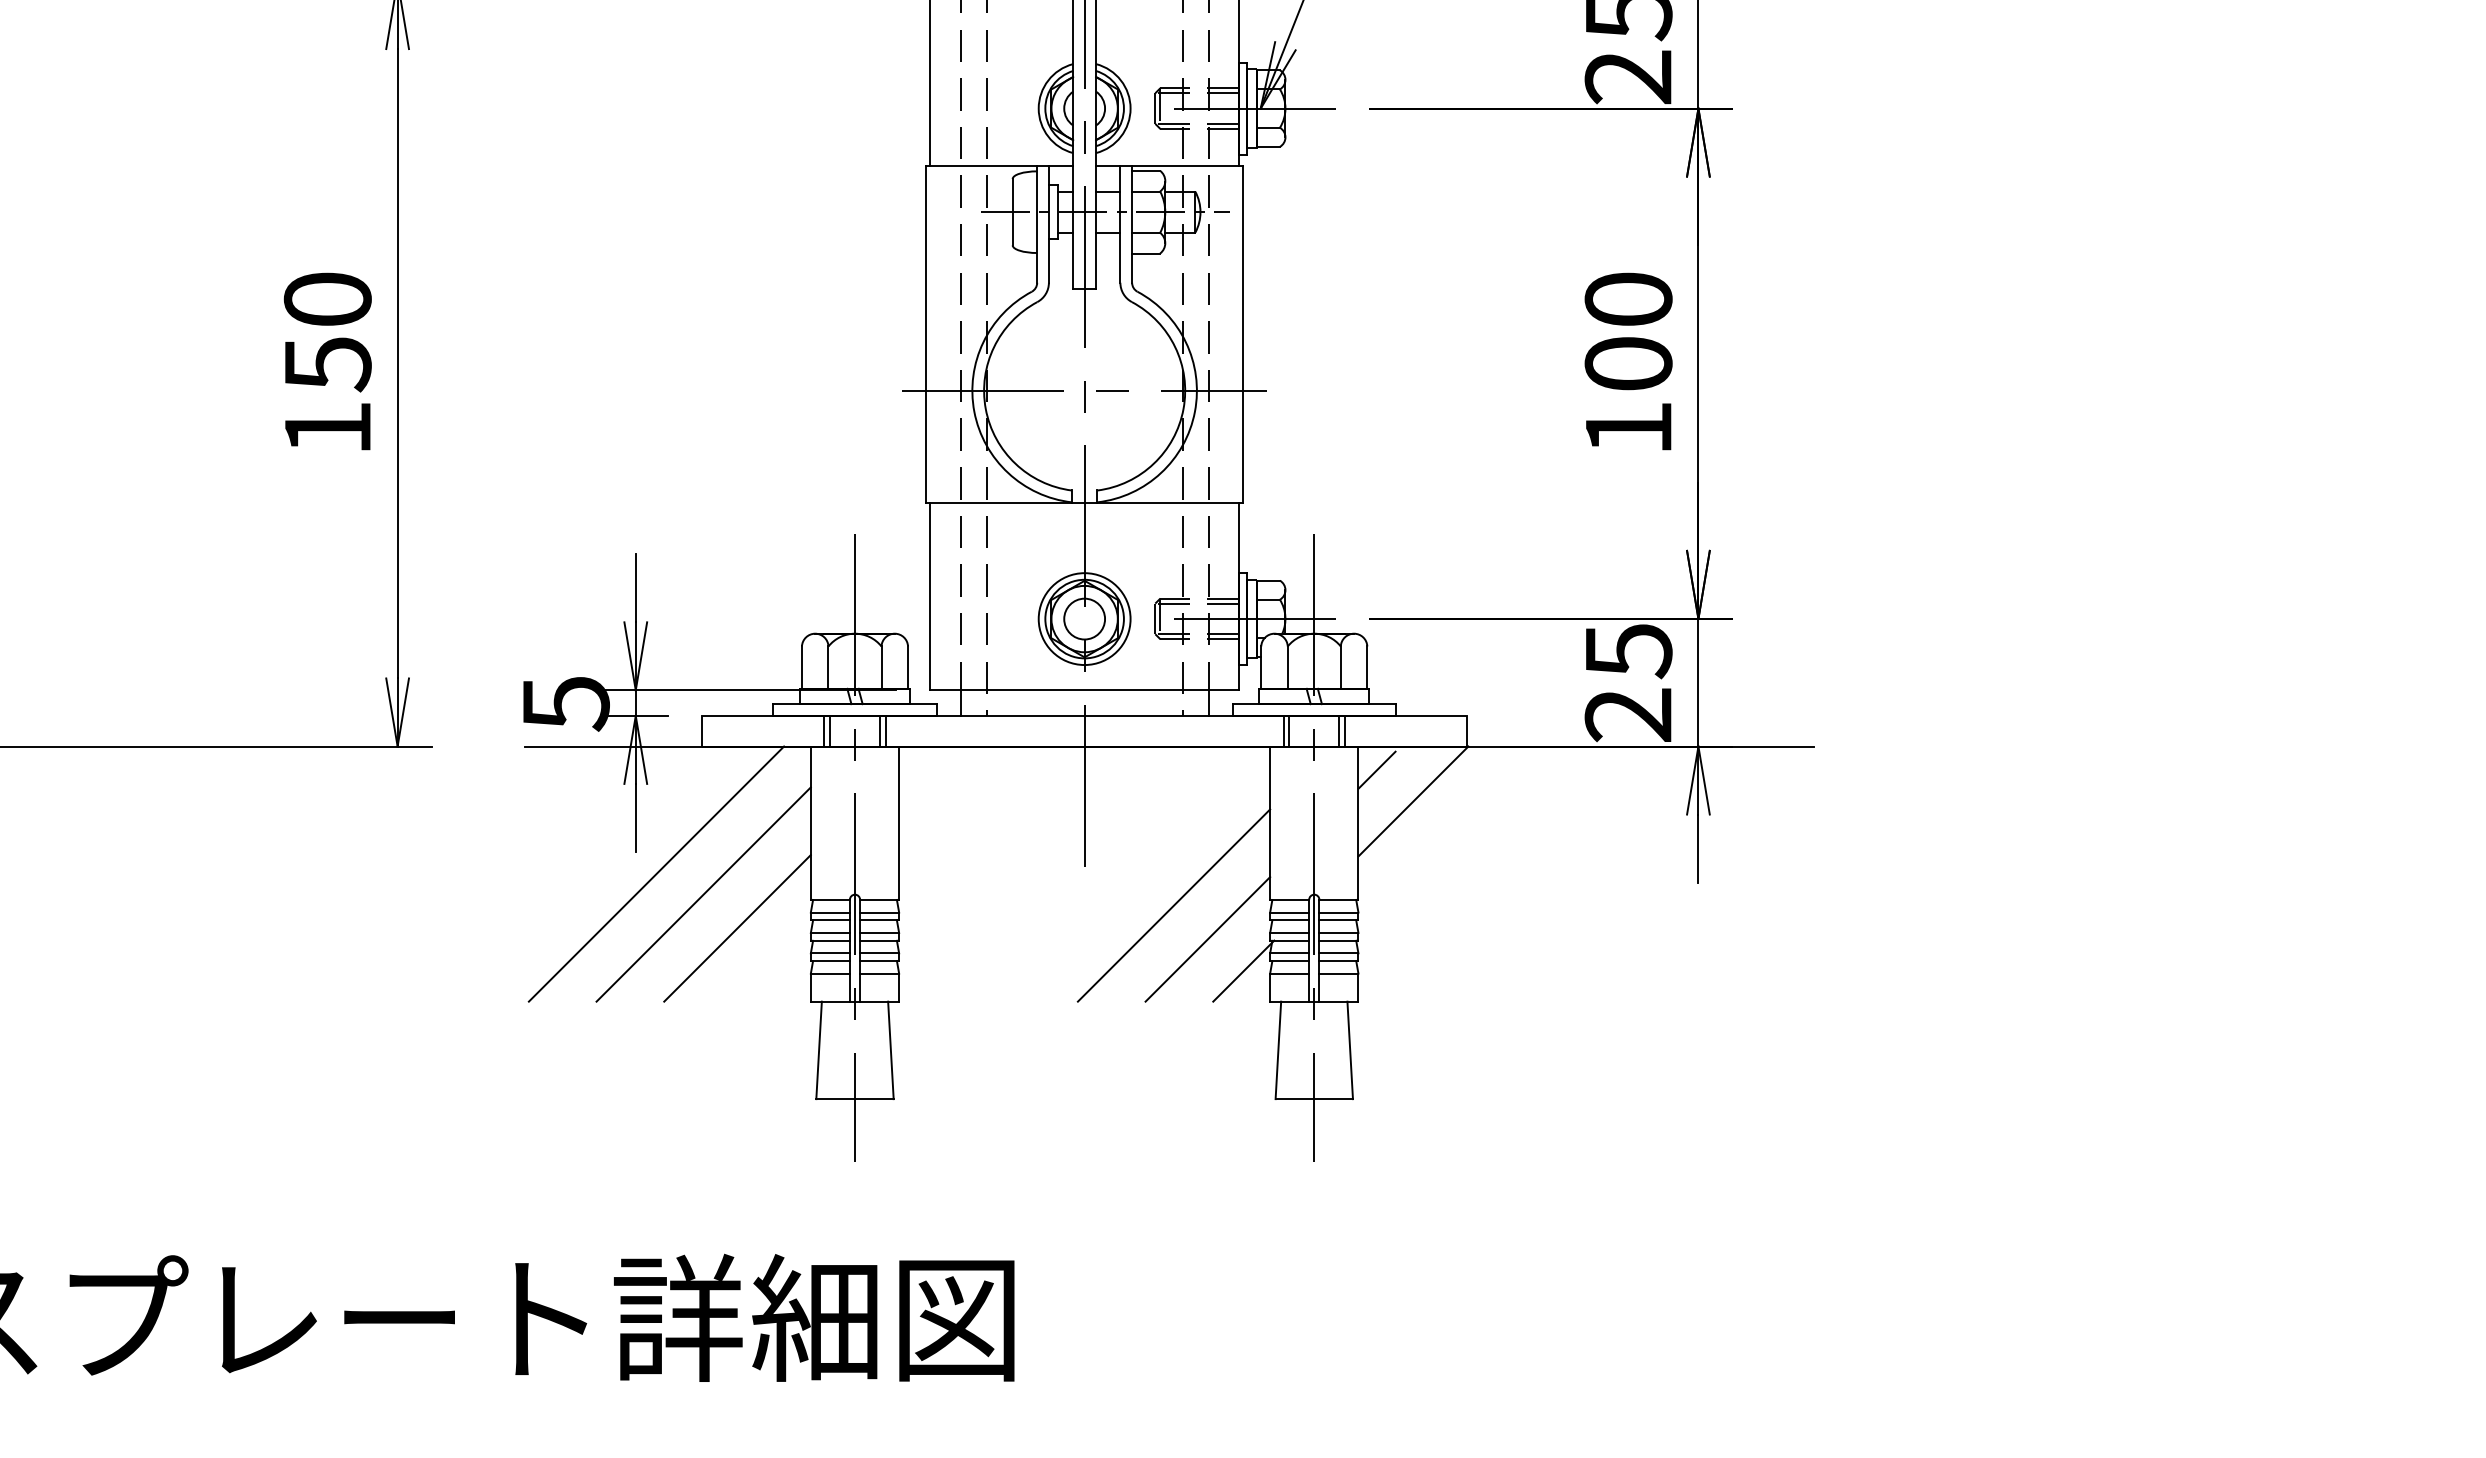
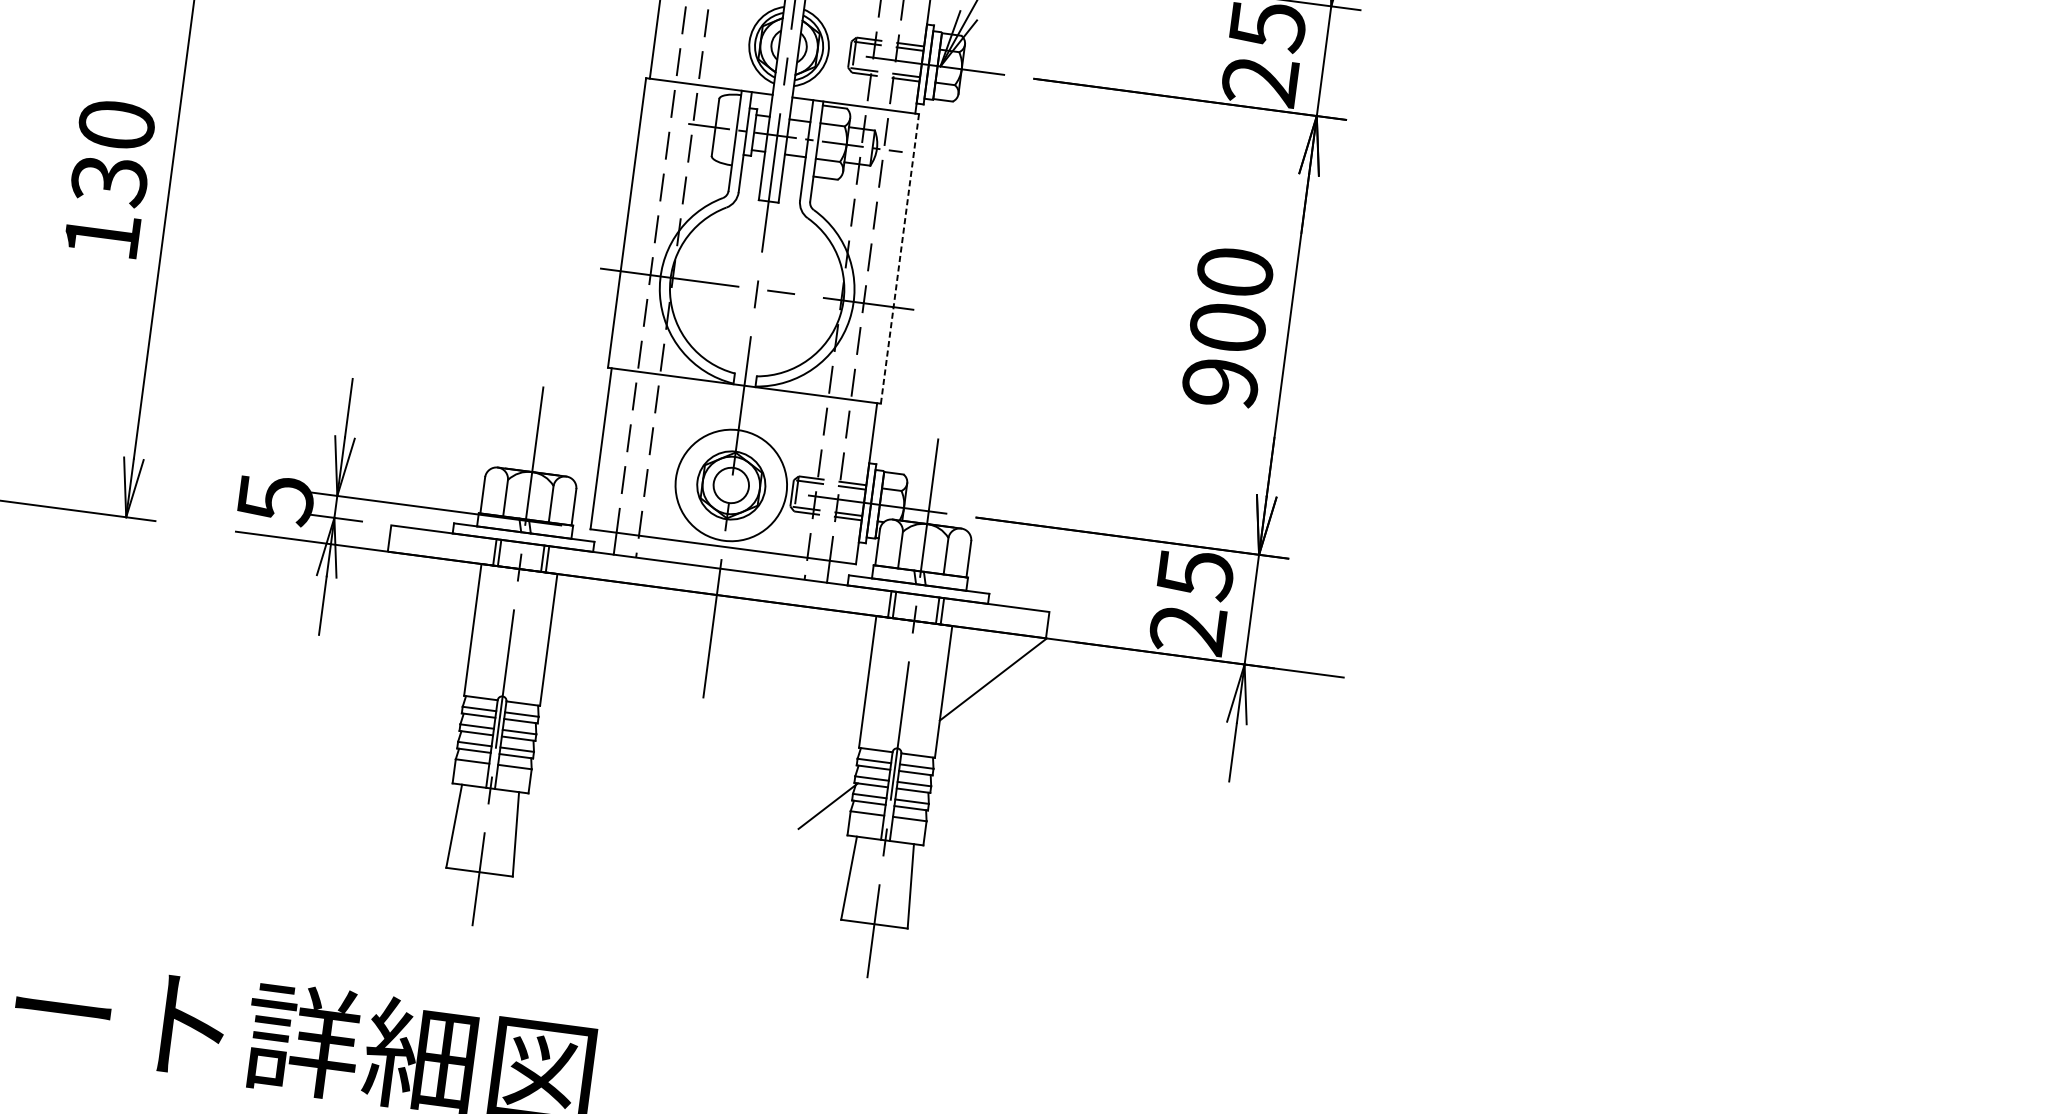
line: (1243, 335) -> (899, 259), solid -> dashed
text: (327, 364) -> (109, 180), 150 -> 130
text: (1628, 428) -> (1220, 383), 100 -> 900
circle: (1084, 619) -> (731, 485), size x1.4
line: (1376, 769) -> (965, 647), removed
line: (656, 873) -> (334, 655), removed
line: (703, 894) -> (372, 679), removed
line: (1173, 905) -> (775, 741), removed
line: (737, 928) -> (397, 712), removed
line: (1207, 939) -> (800, 774), removed

